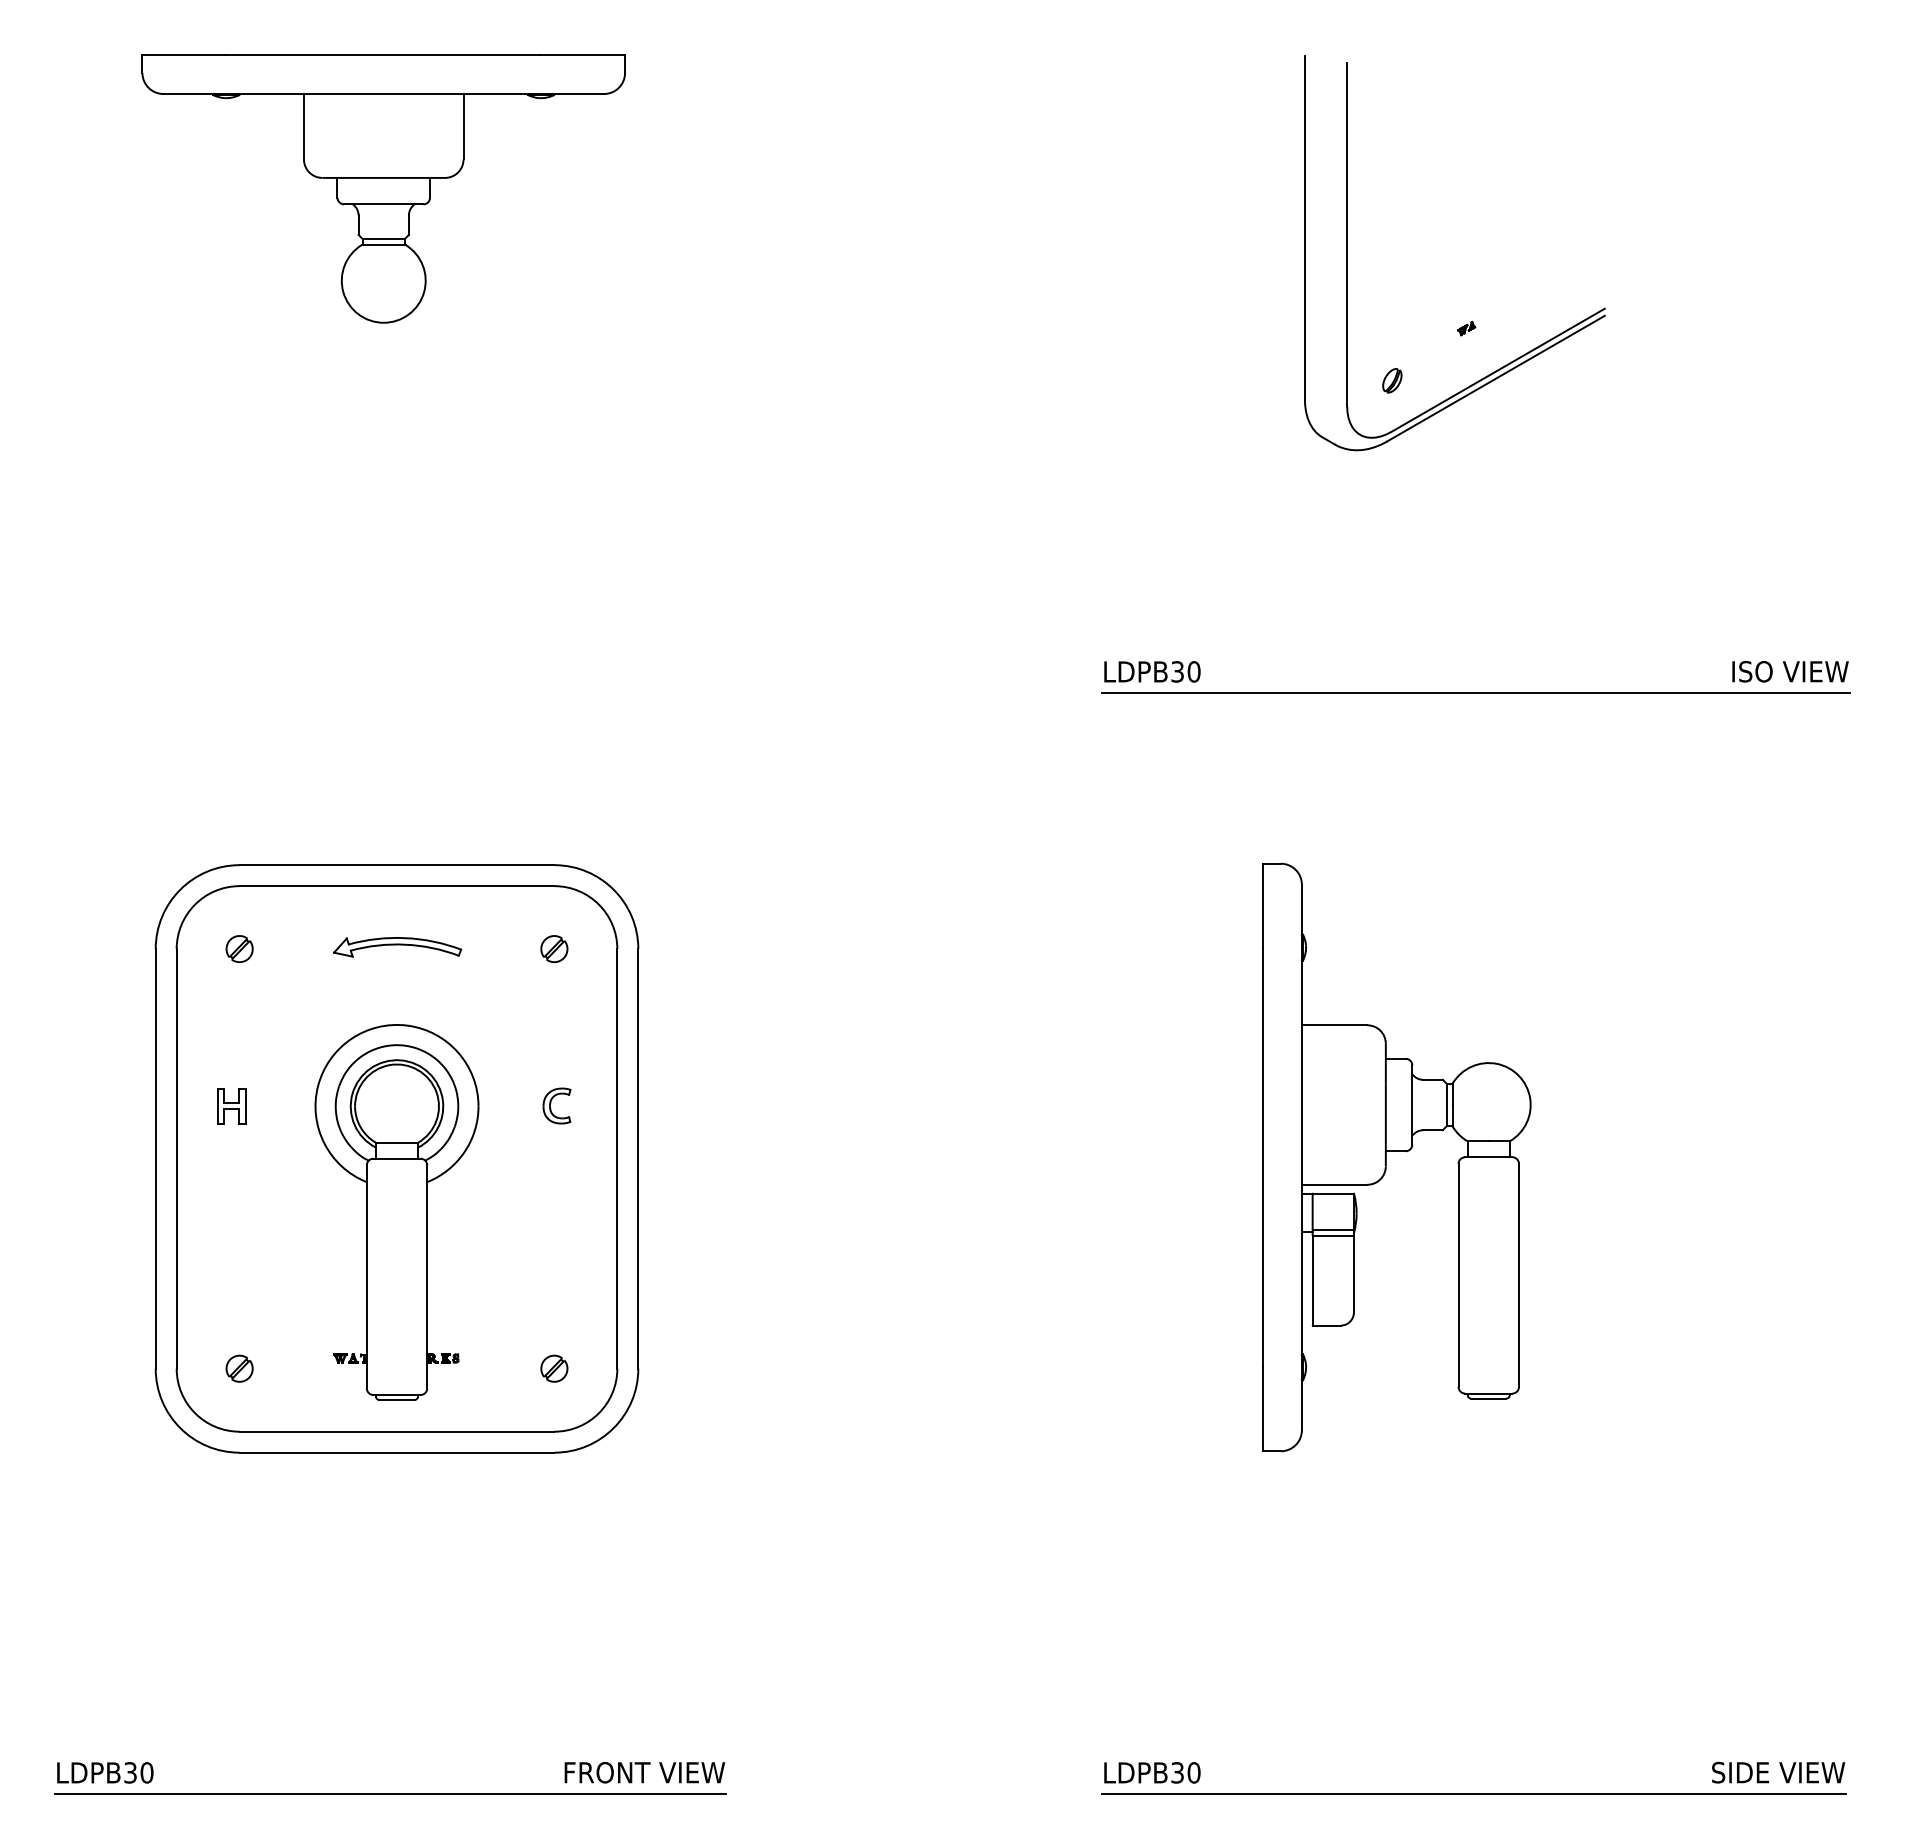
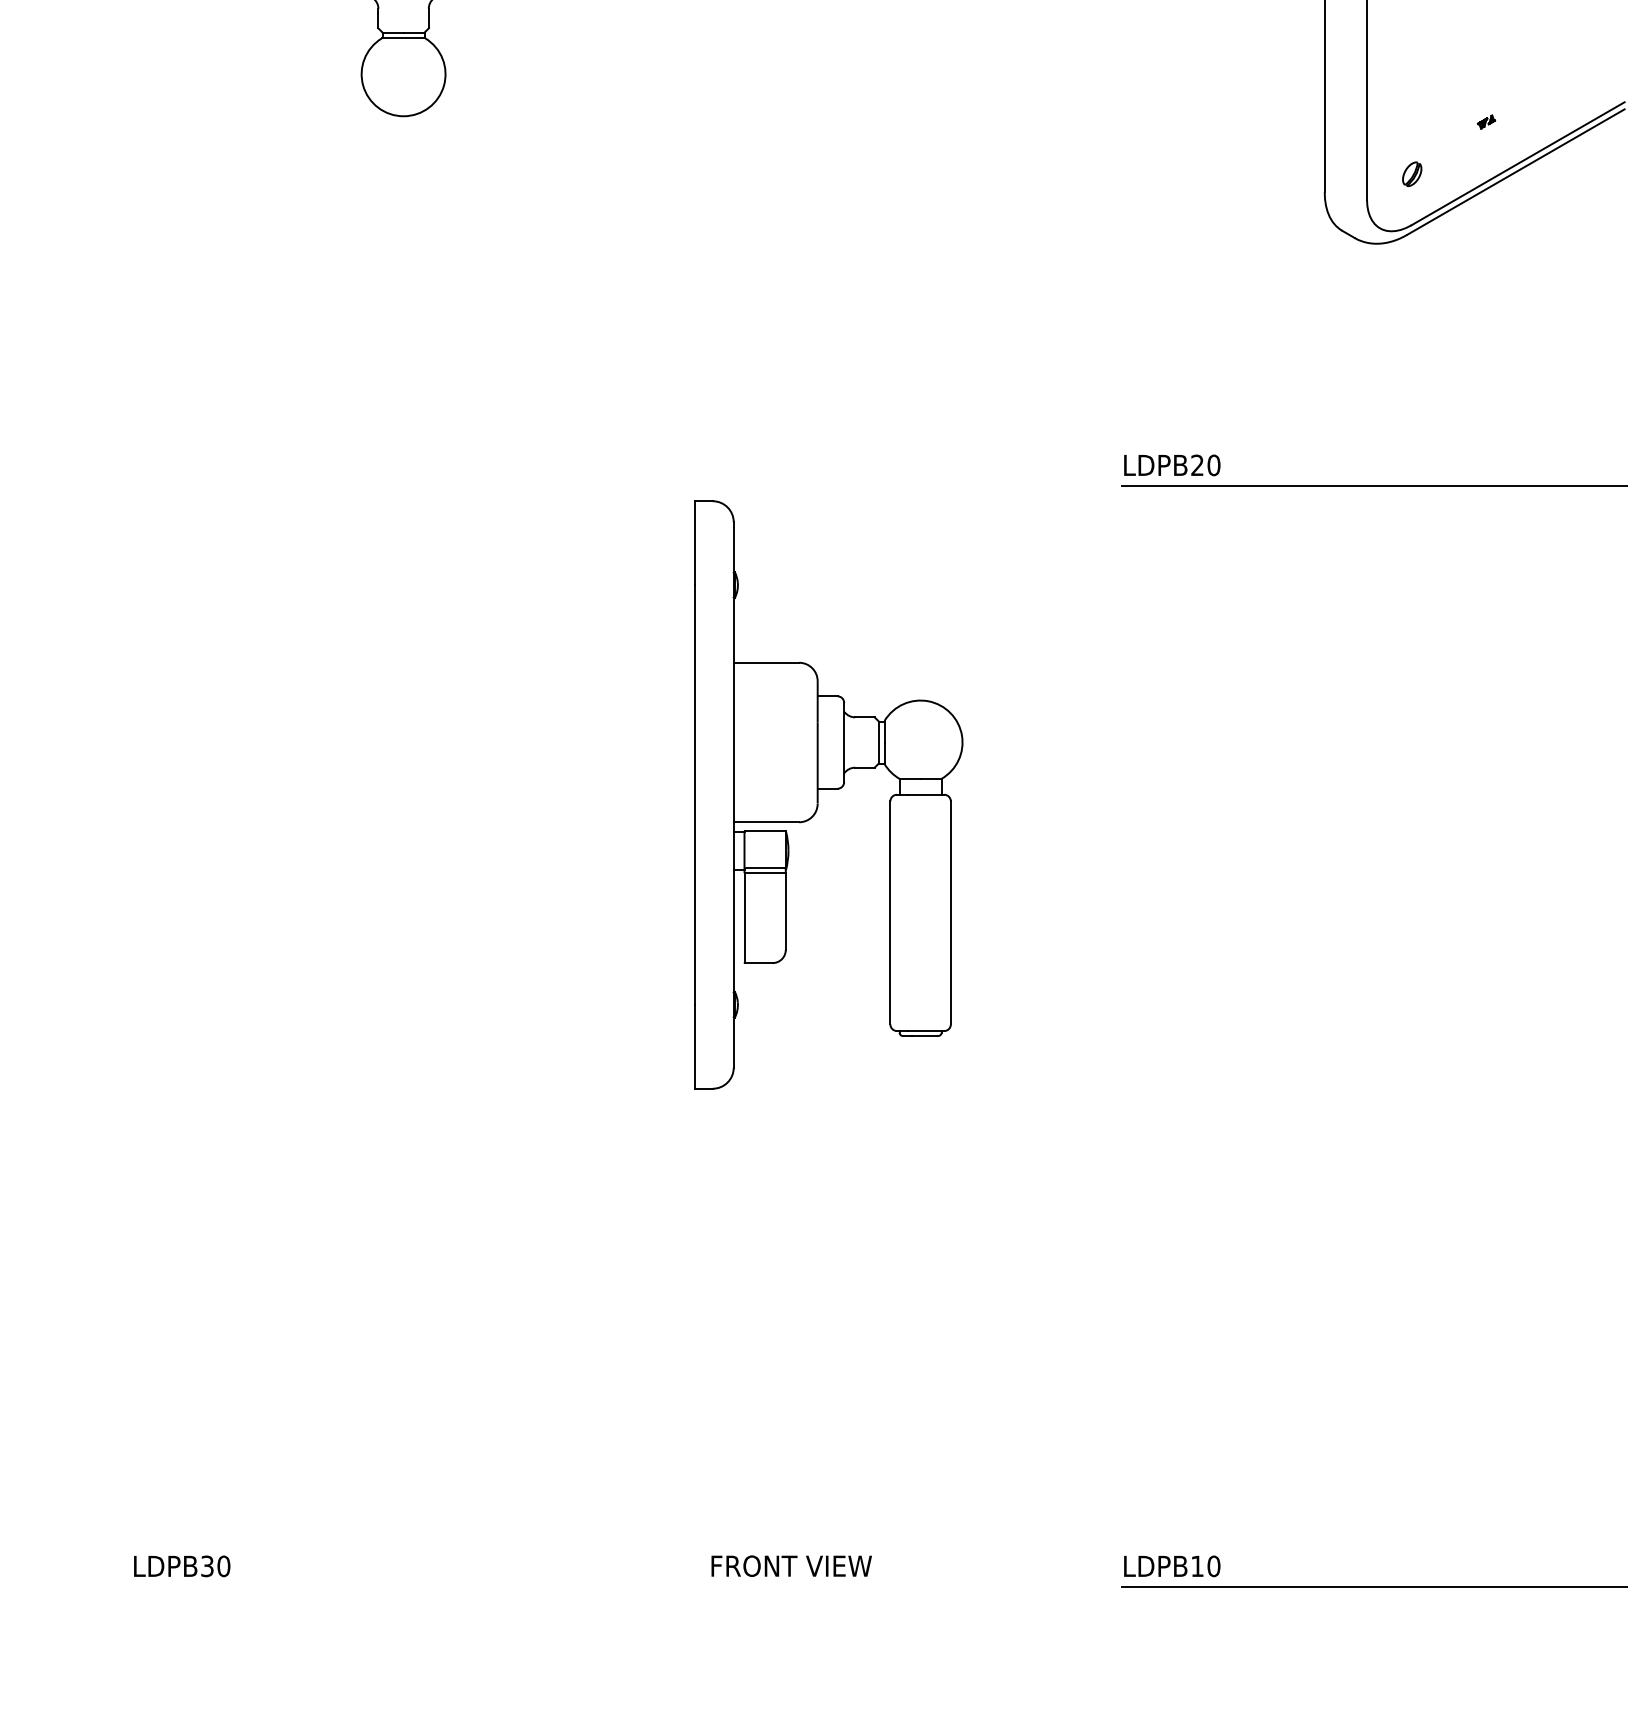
text: (1177, 671) -> (1197, 464), LDPB30 -> LDPB20
part: (1396, 1157) -> (828, 794), moved
part: (396, 1158) -> (416, 951), removed
text: (105, 1772) -> (182, 1565), moved
text: (644, 1772) -> (791, 1565), moved
text: (1177, 1772) -> (1197, 1565), LDPB30 -> LDPB10
line: (390, 1793) -> (410, 1586), removed

